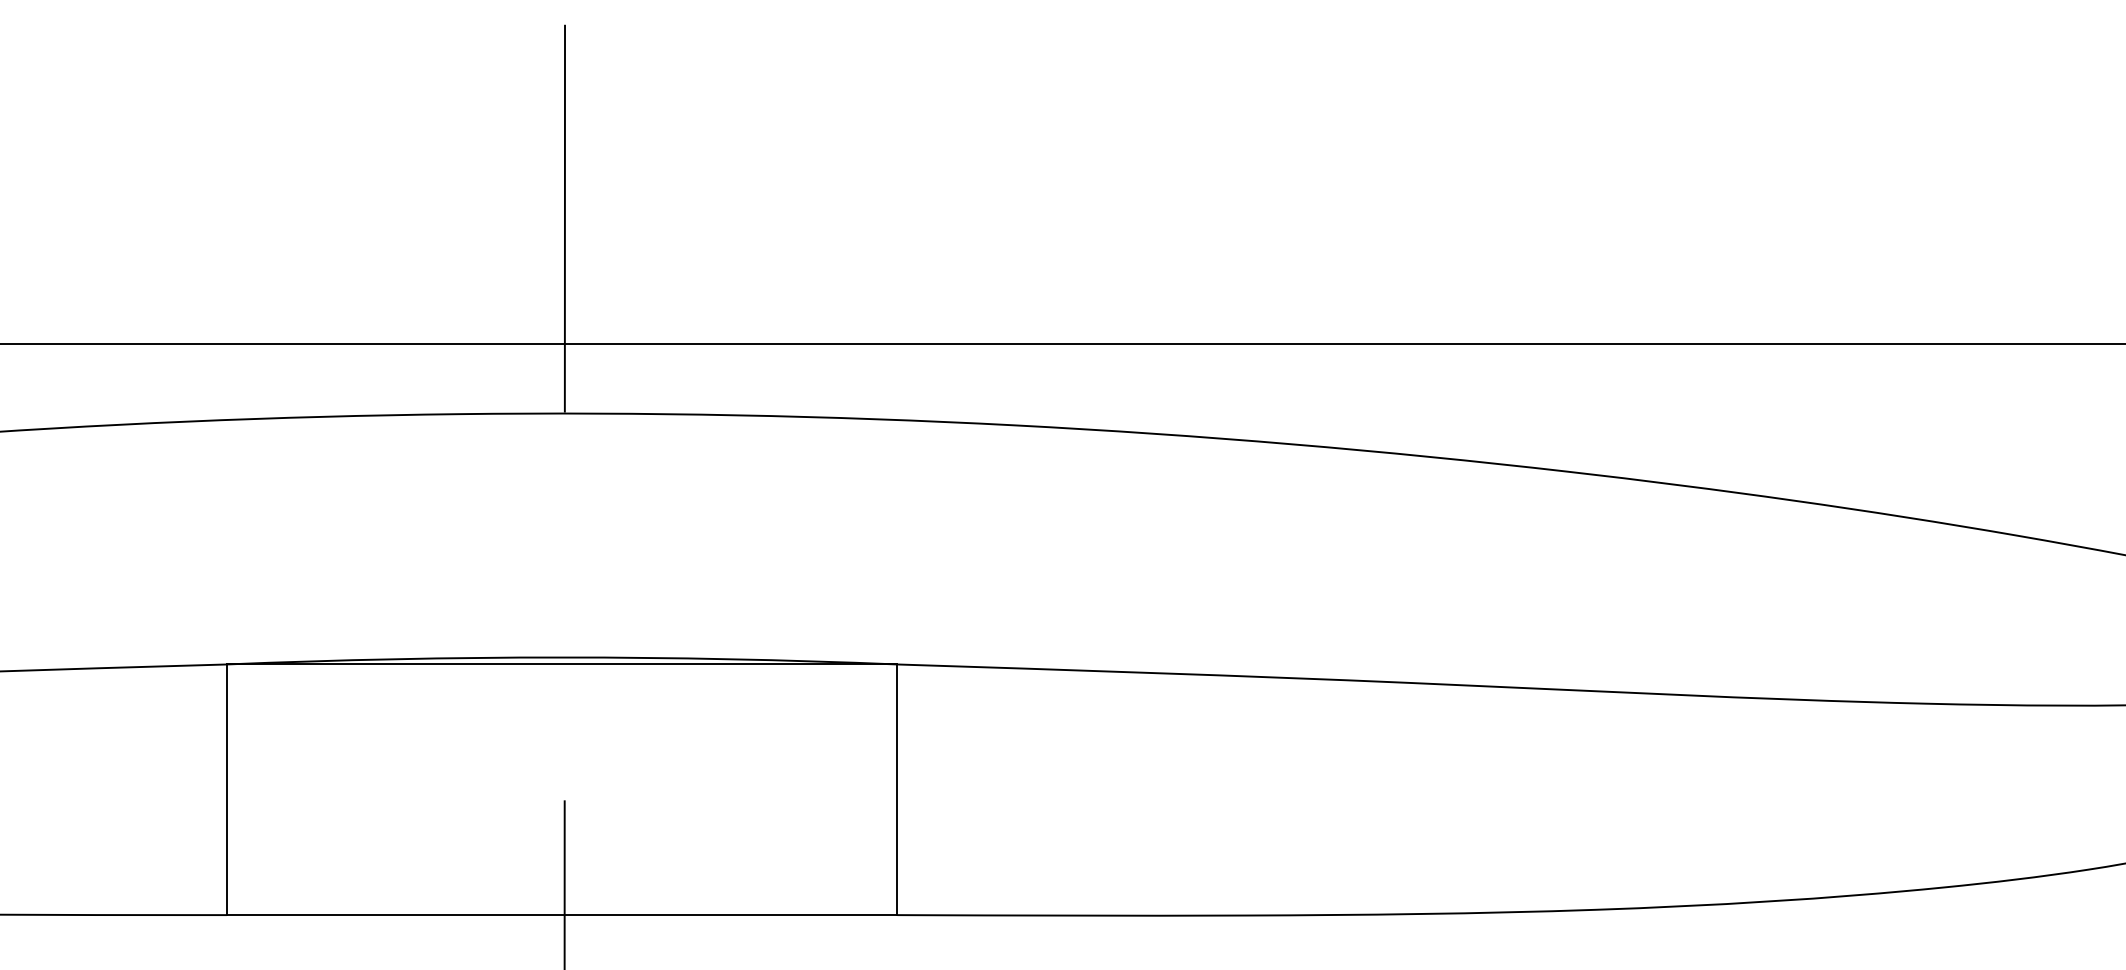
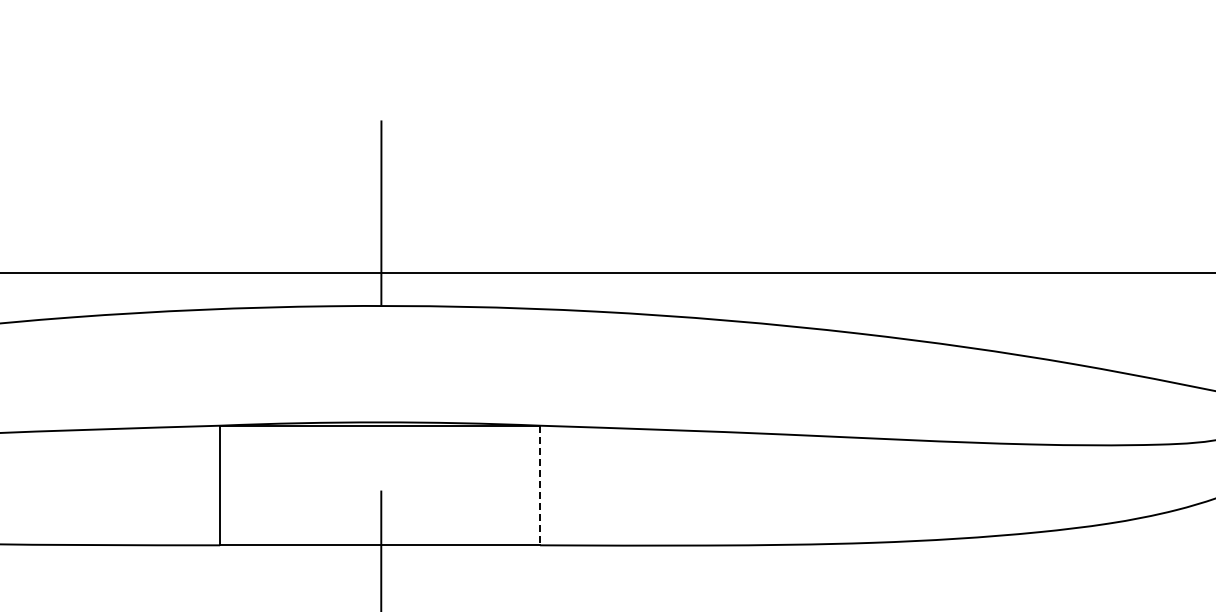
line: (898, 789) -> (540, 485), solid -> dashed

